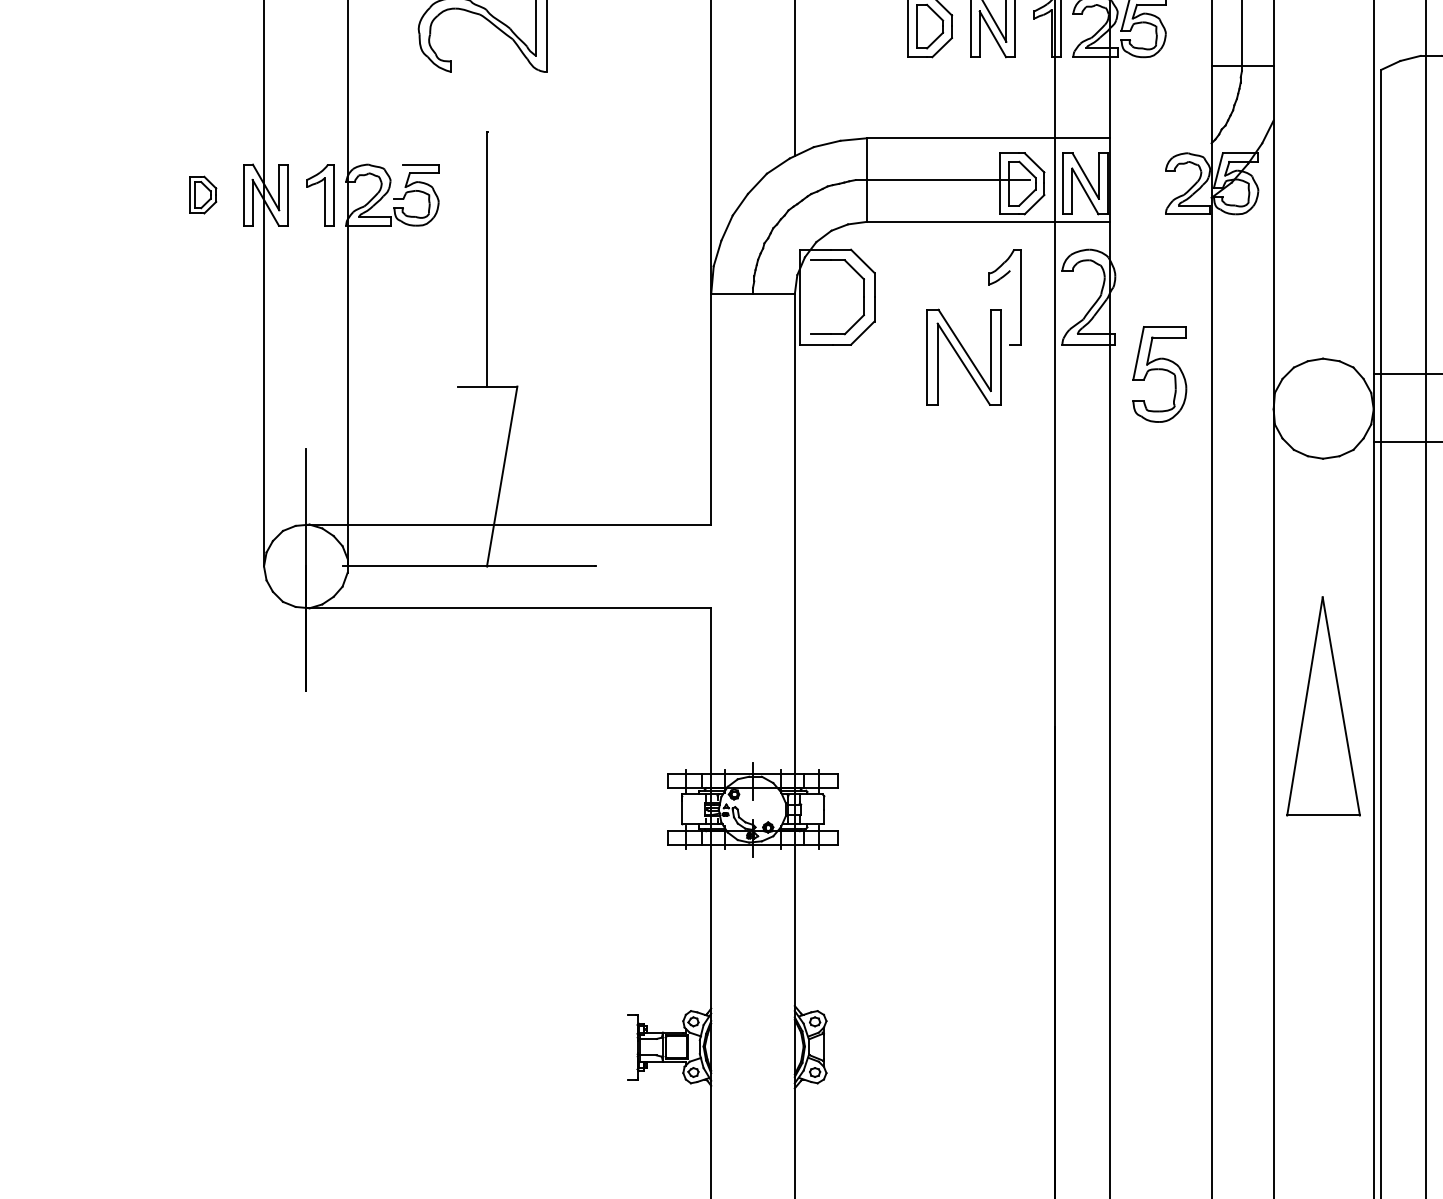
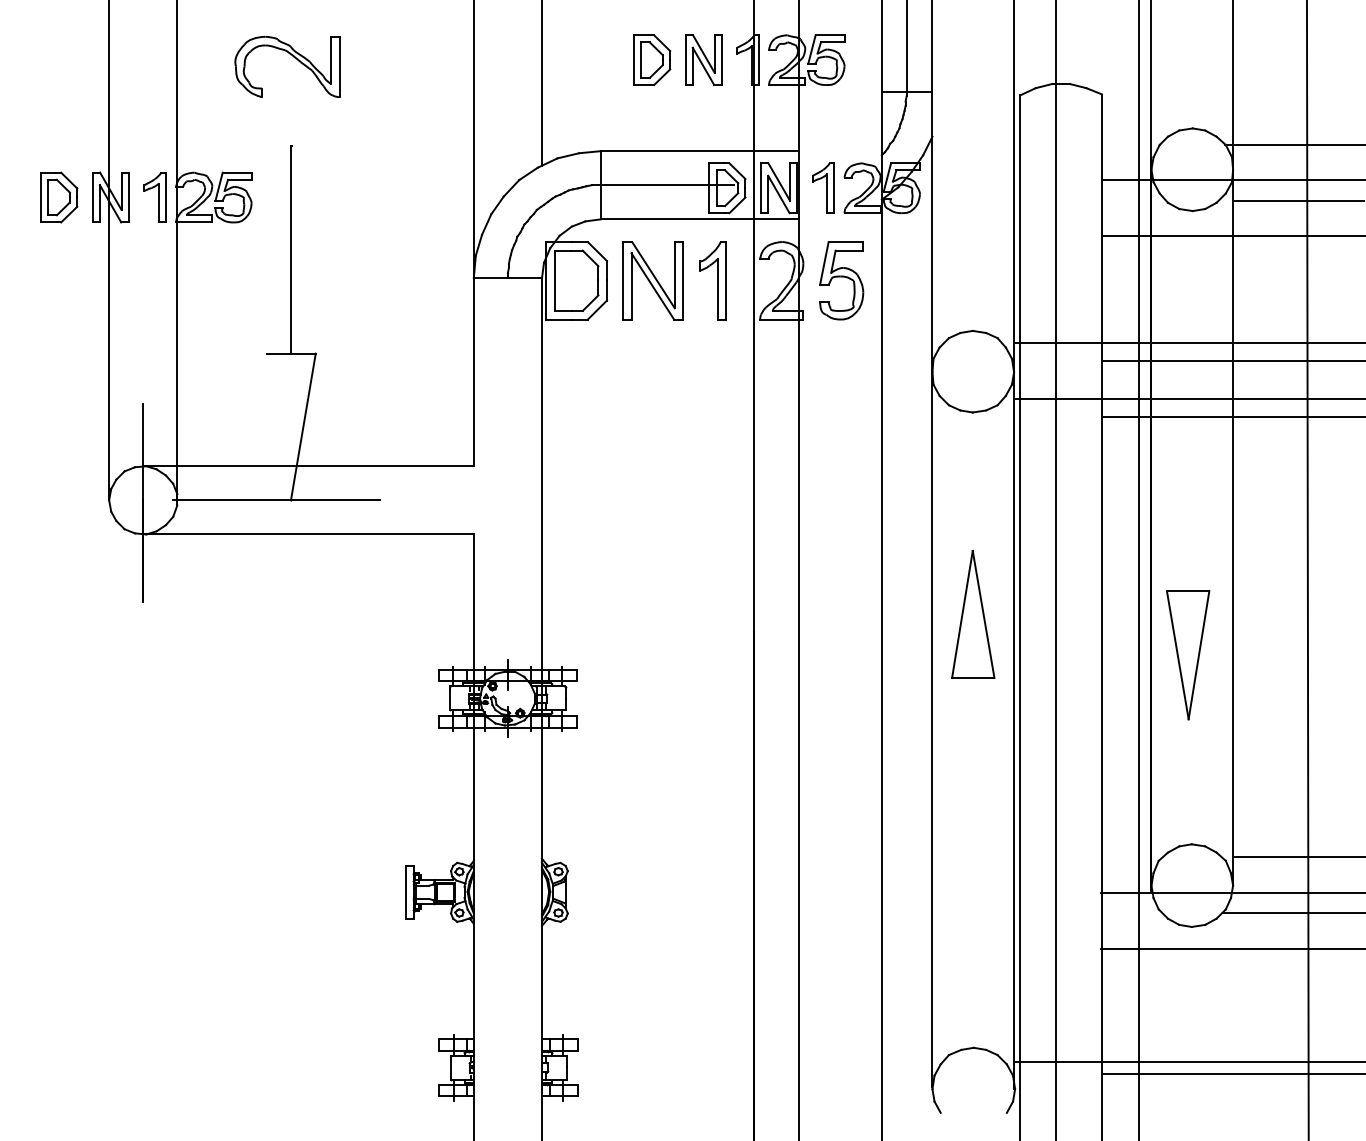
line: (398, 181) -> (218, 186), added
part: (1140, 182) -> (823, 187), added
part: (203, 195) -> (59, 197), size x1.67
line: (811, 296) -> (555, 280), added
line: (1010, 307) -> (717, 289), added
part: (963, 356) -> (652, 280), moved
part: (1159, 374) -> (841, 280), moved
part: (1323, 706) -> (973, 614), size x0.71
line: (627, 1047) -> (405, 892), added

